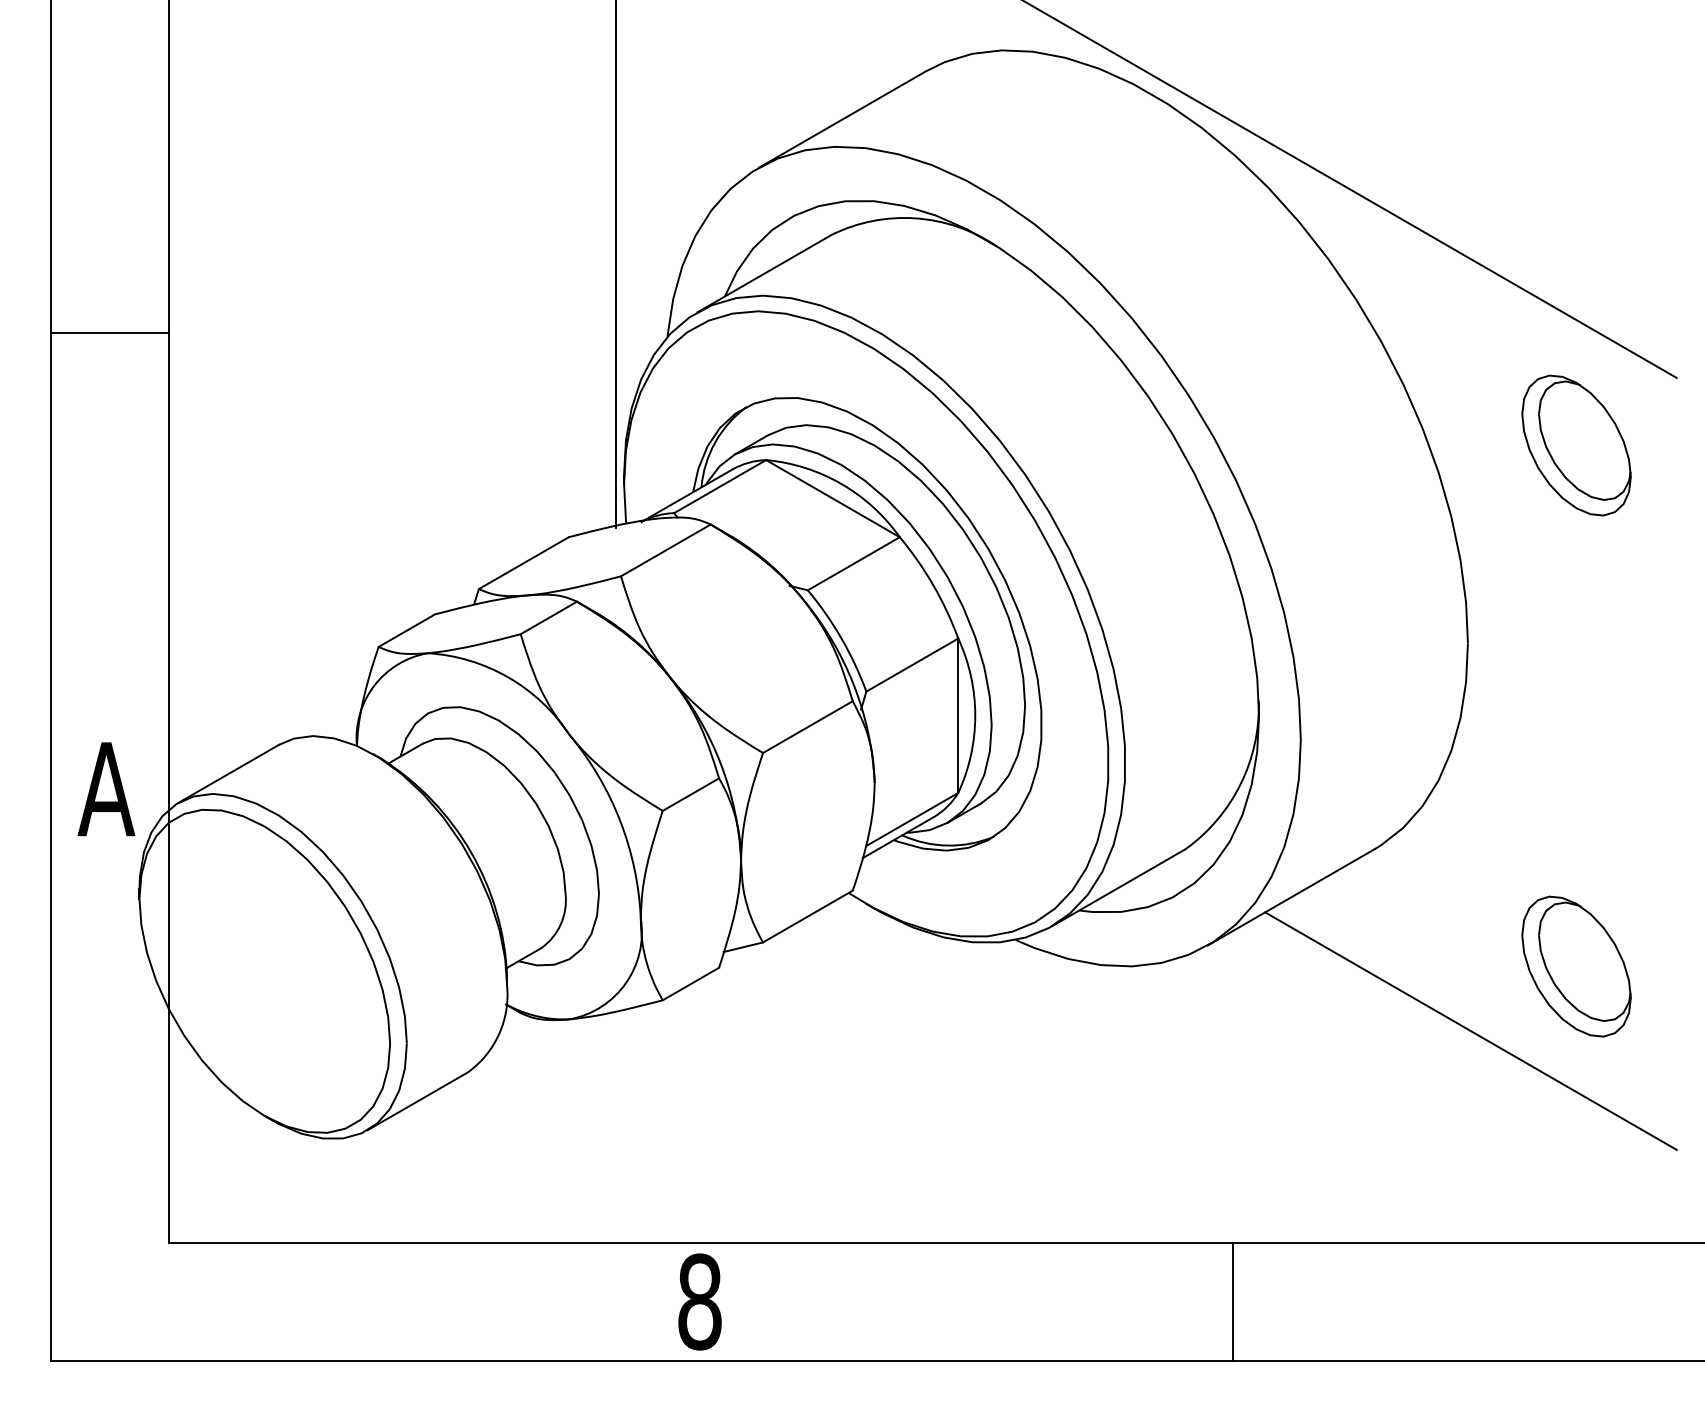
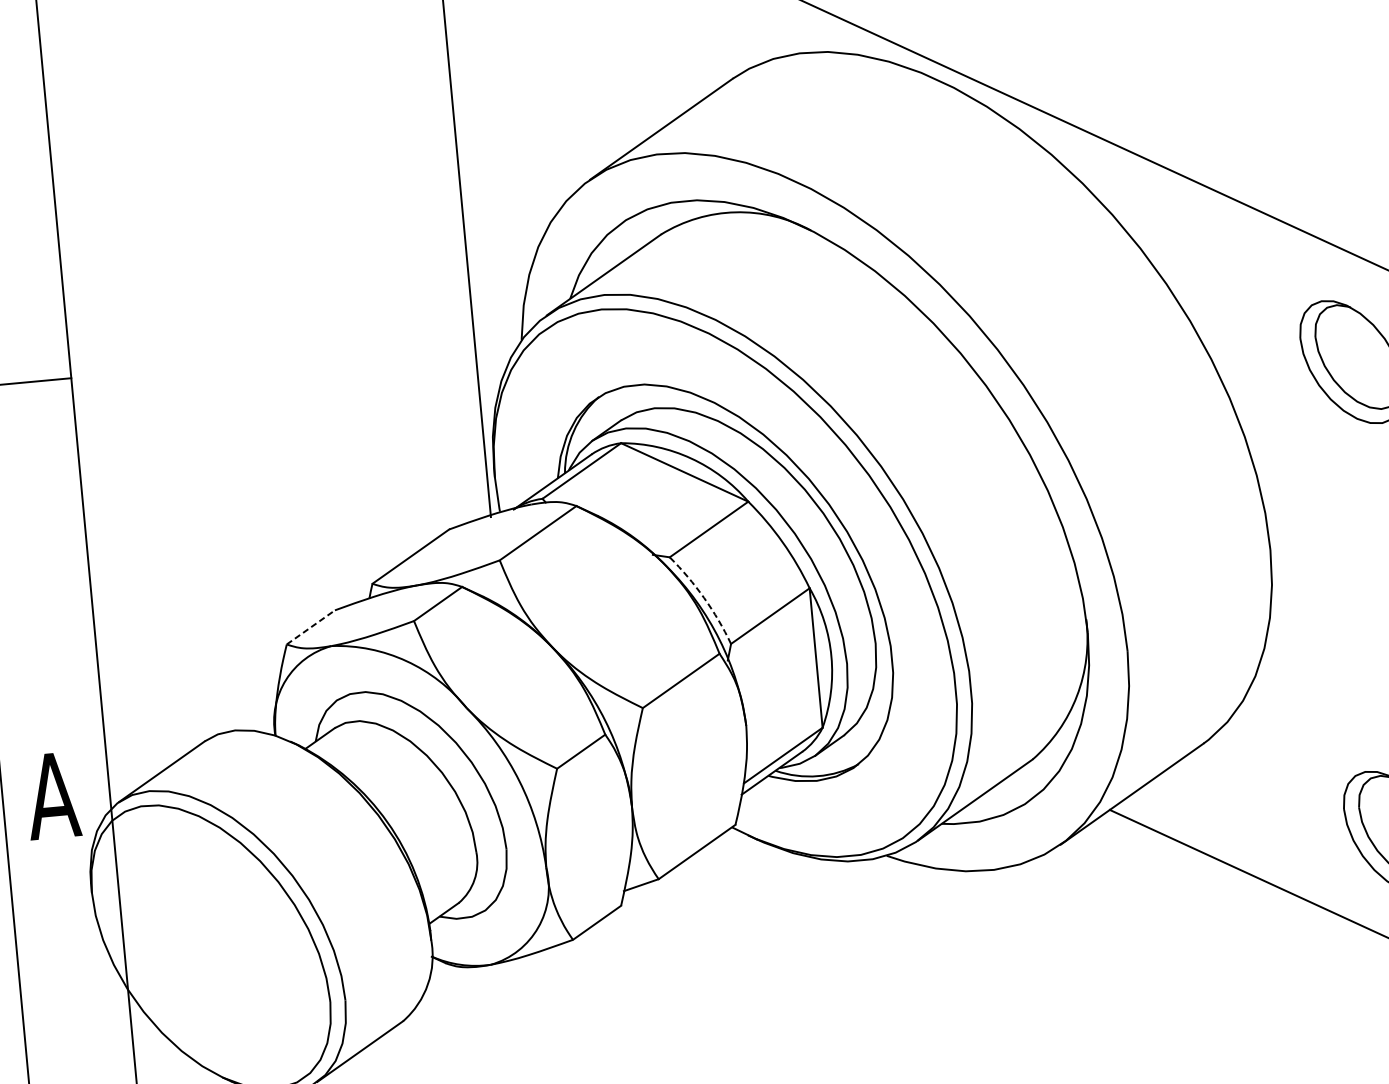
line: (406, 630) -> (310, 627), solid -> dashed
arc: (841, 638) -> (704, 598), solid -> dashed

